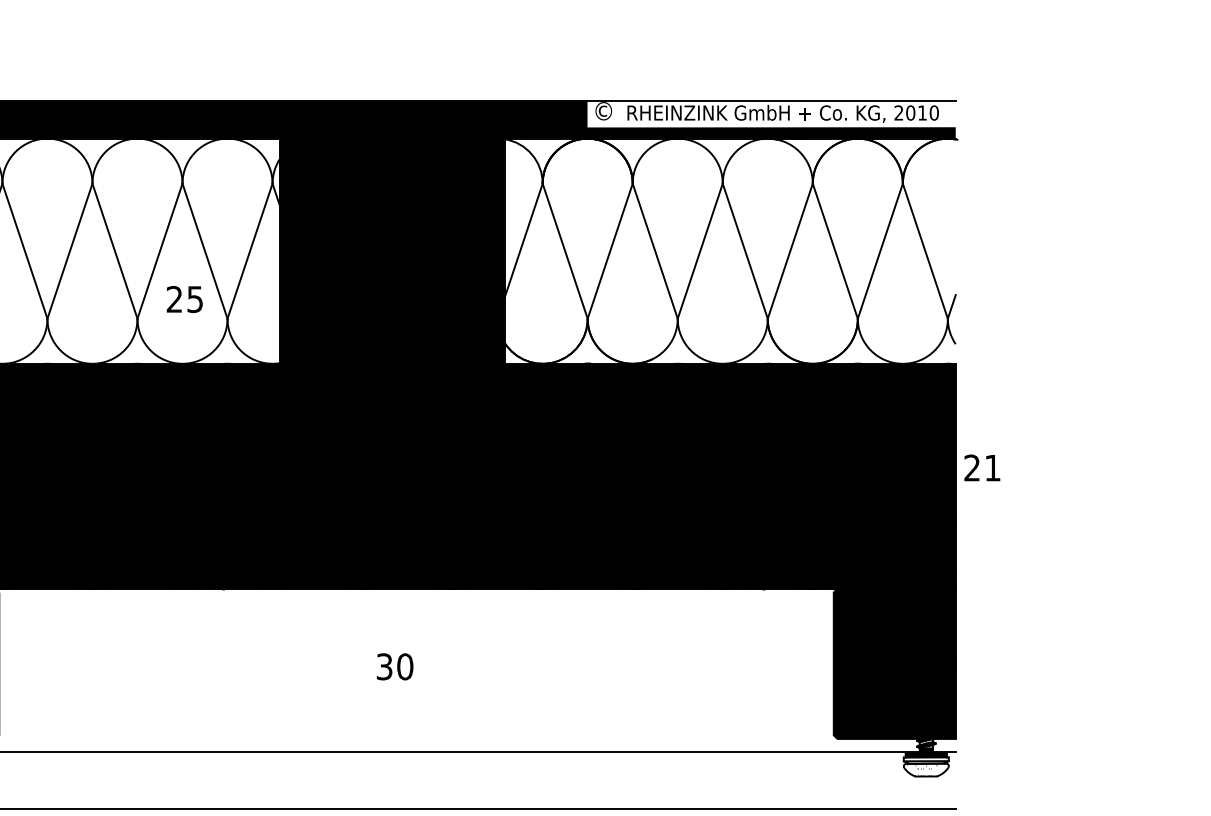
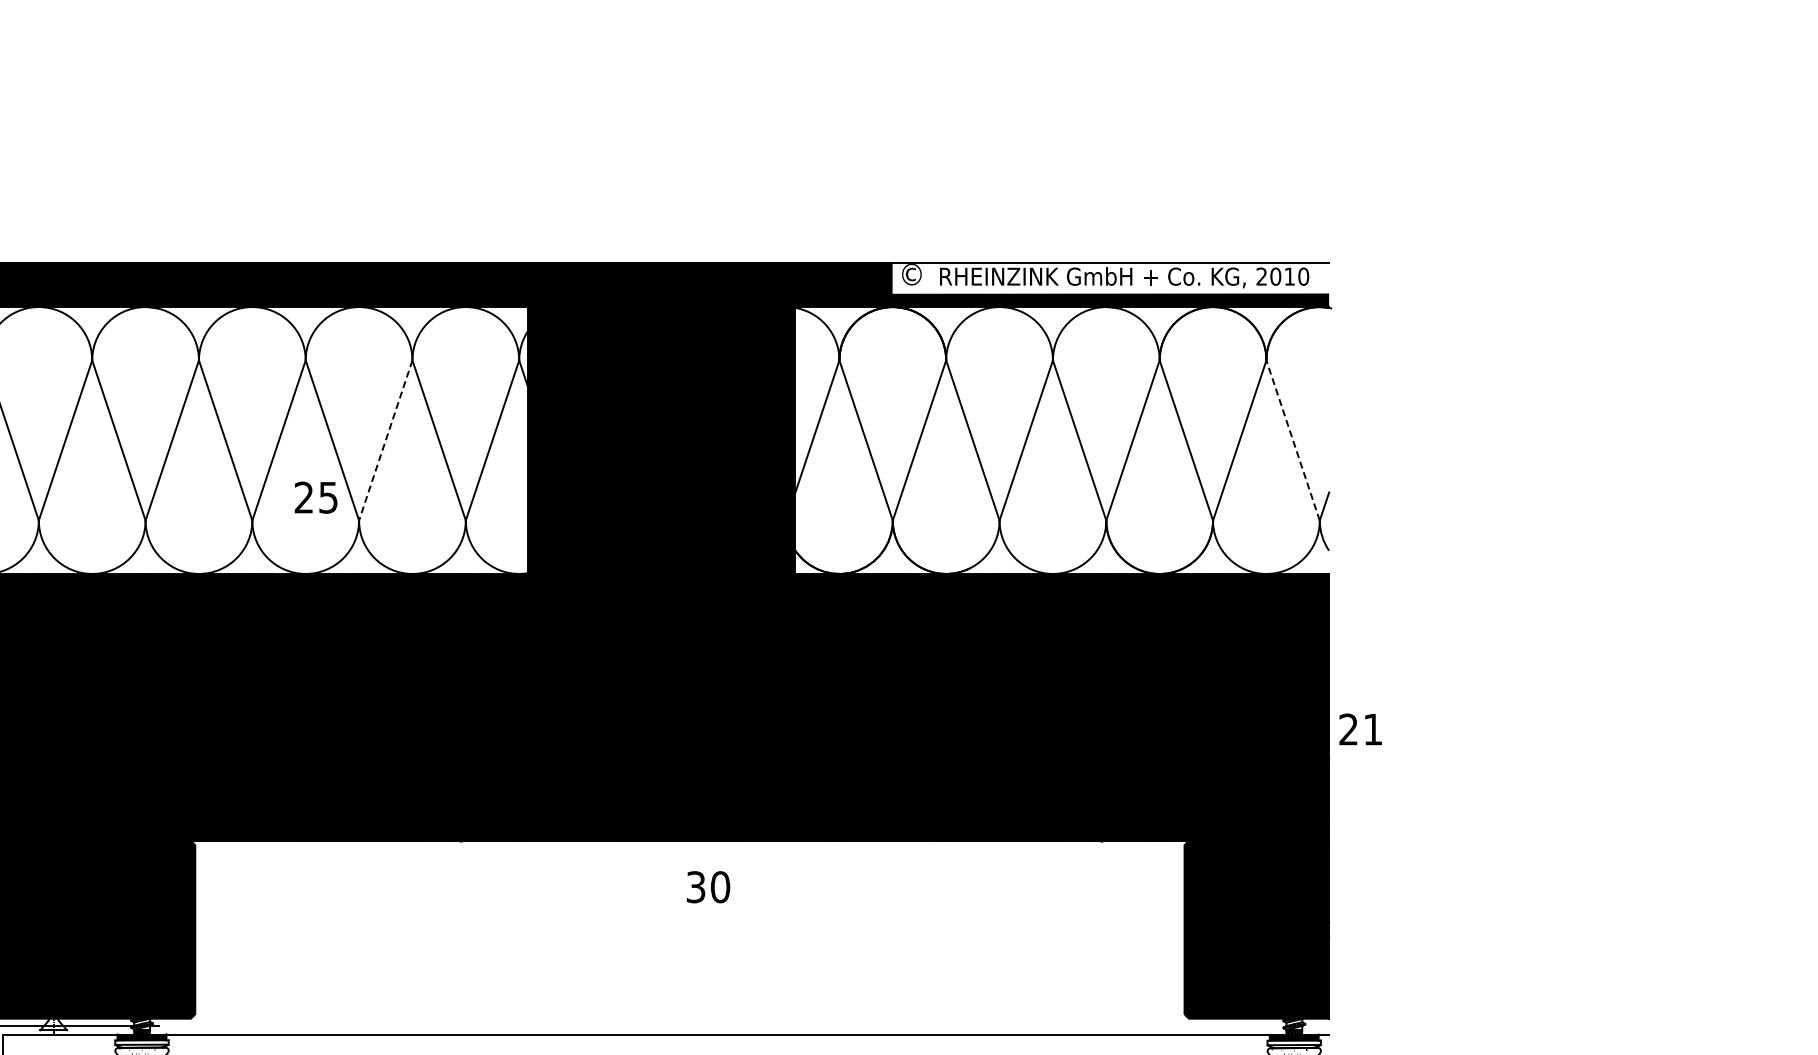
line: (159, 251) -> (385, 440), solid -> dashed
line: (924, 251) -> (1292, 440), solid -> dashed
text: (184, 299) -> (315, 497), moved
text: (982, 468) -> (1360, 729), moved
text: (395, 667) -> (708, 887), moved

